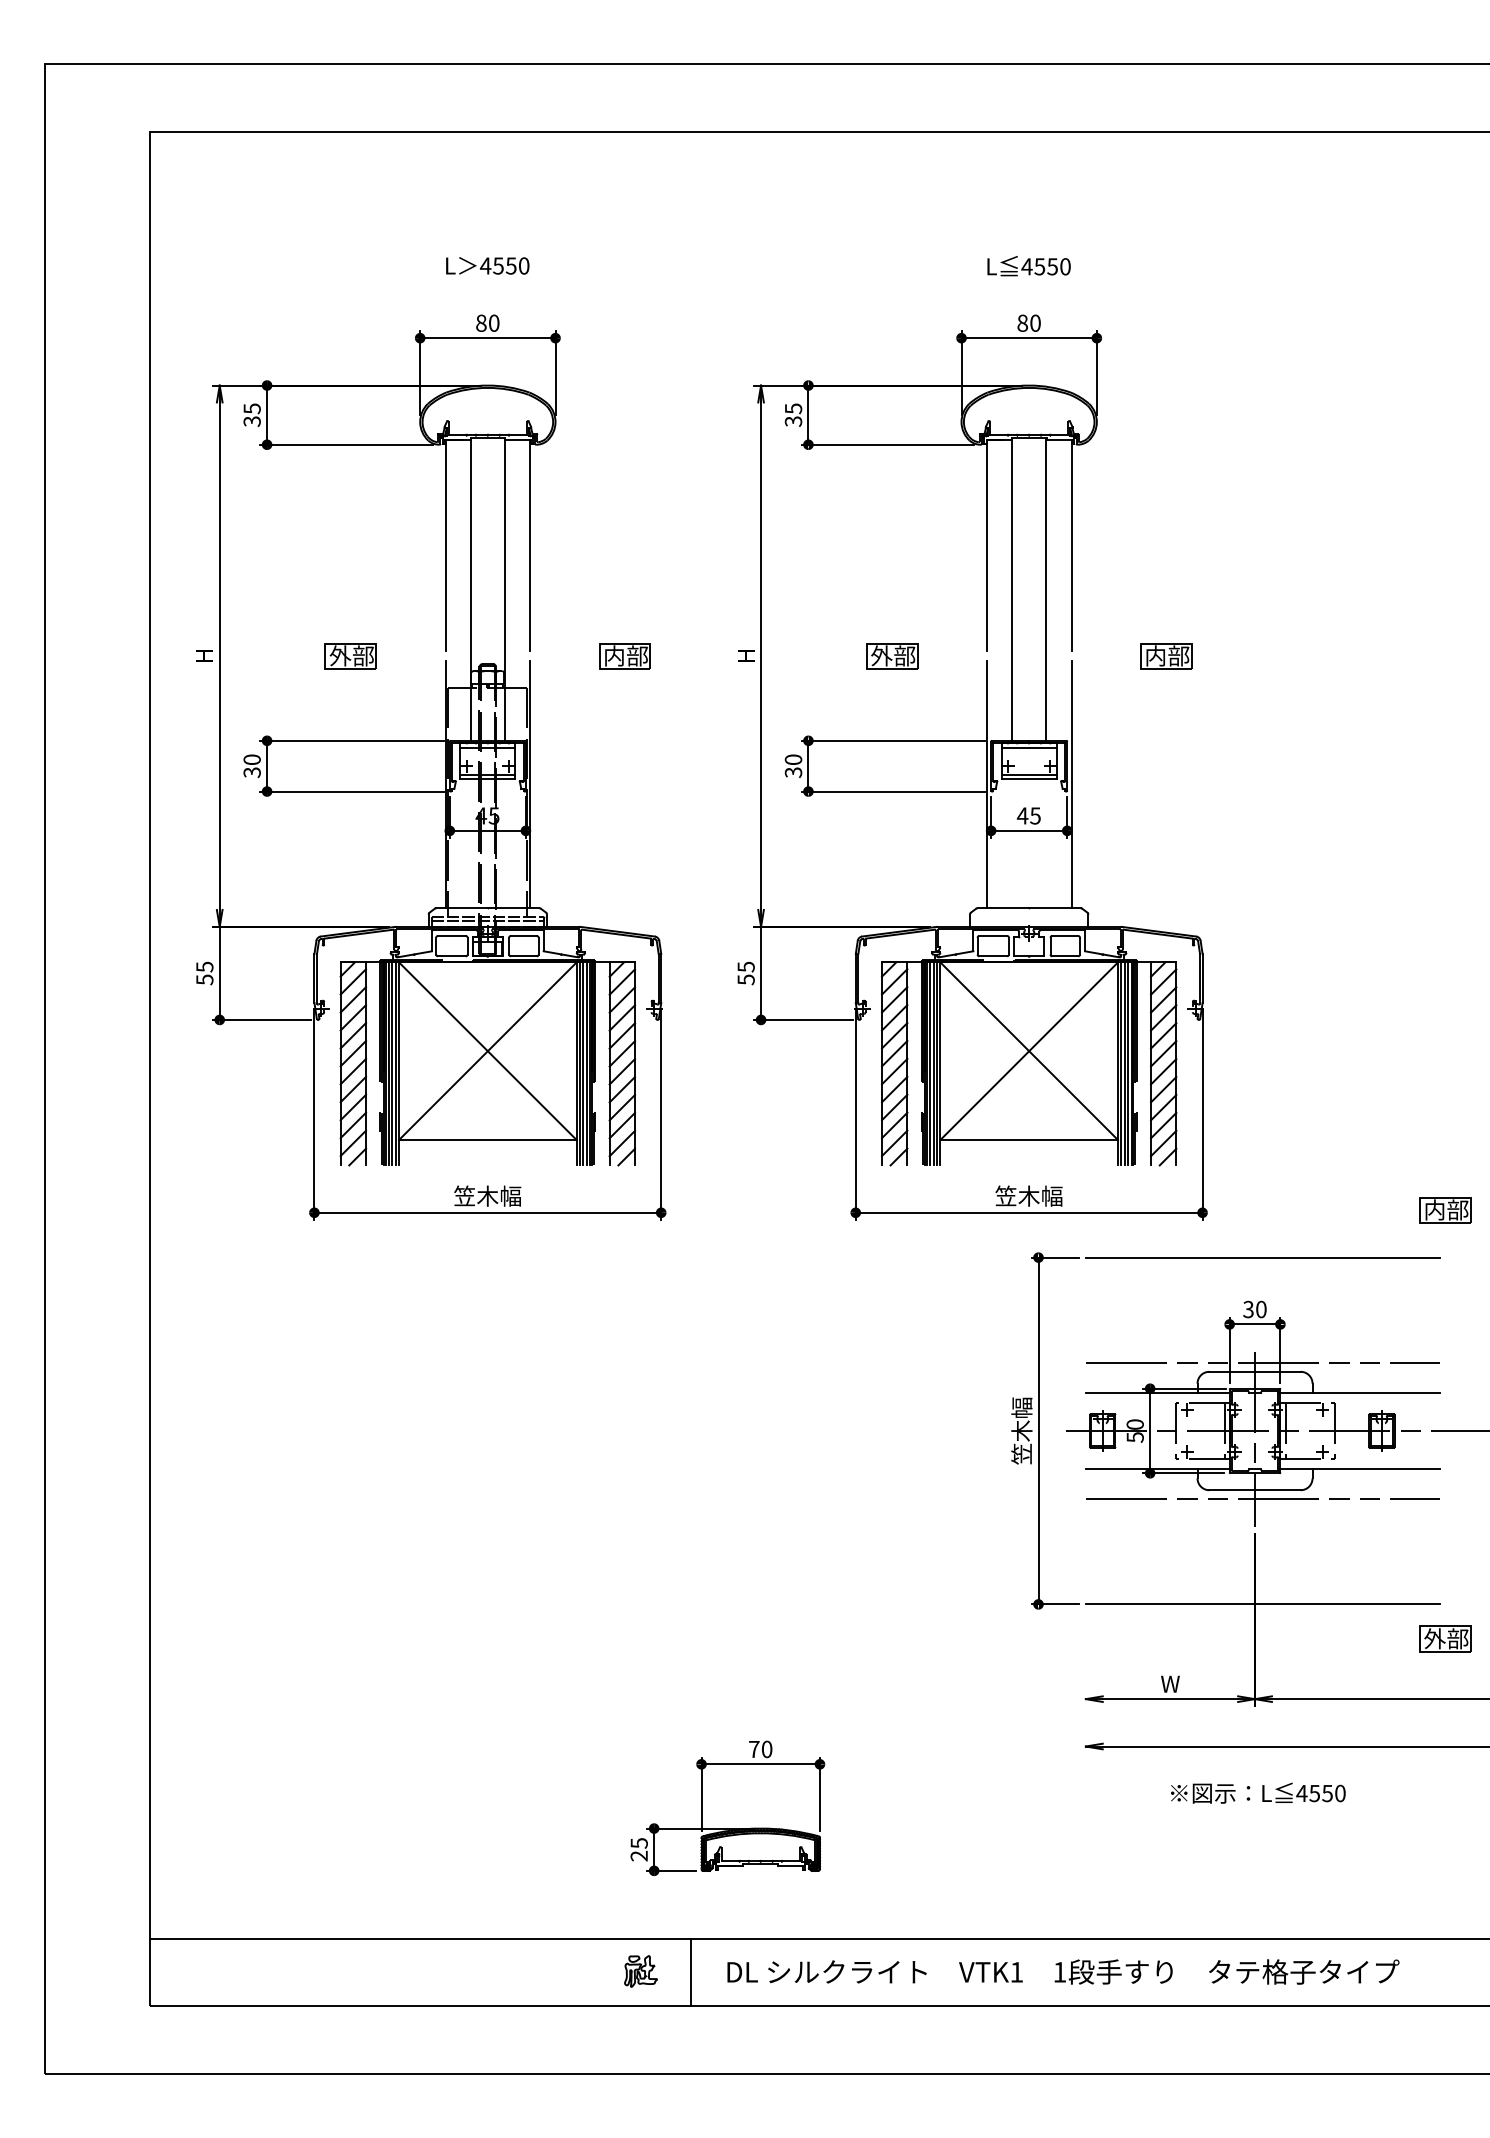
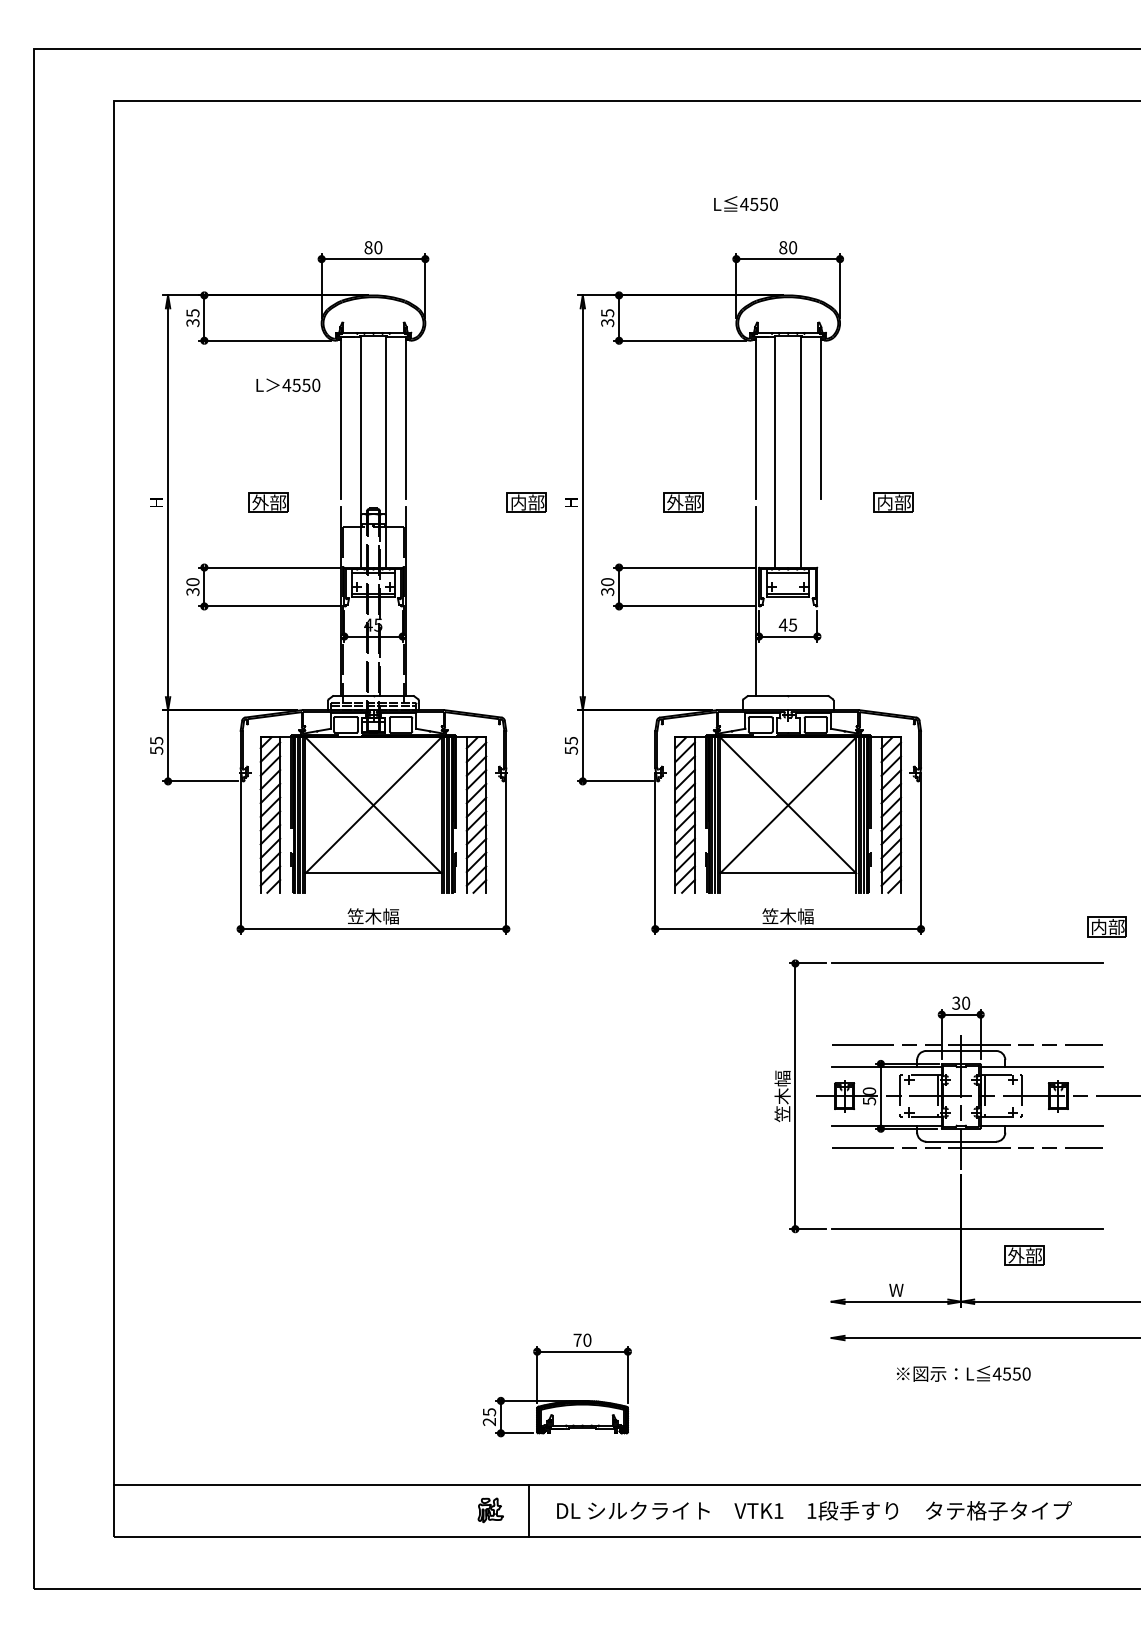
text: (487, 265) -> (288, 385), moved
text: (1028, 266) -> (745, 204), moved
part: (624, 656) -> (526, 502), moved
line: (1071, 784) -> (820, 601), removed
part: (1445, 1638) -> (1024, 1255), moved

